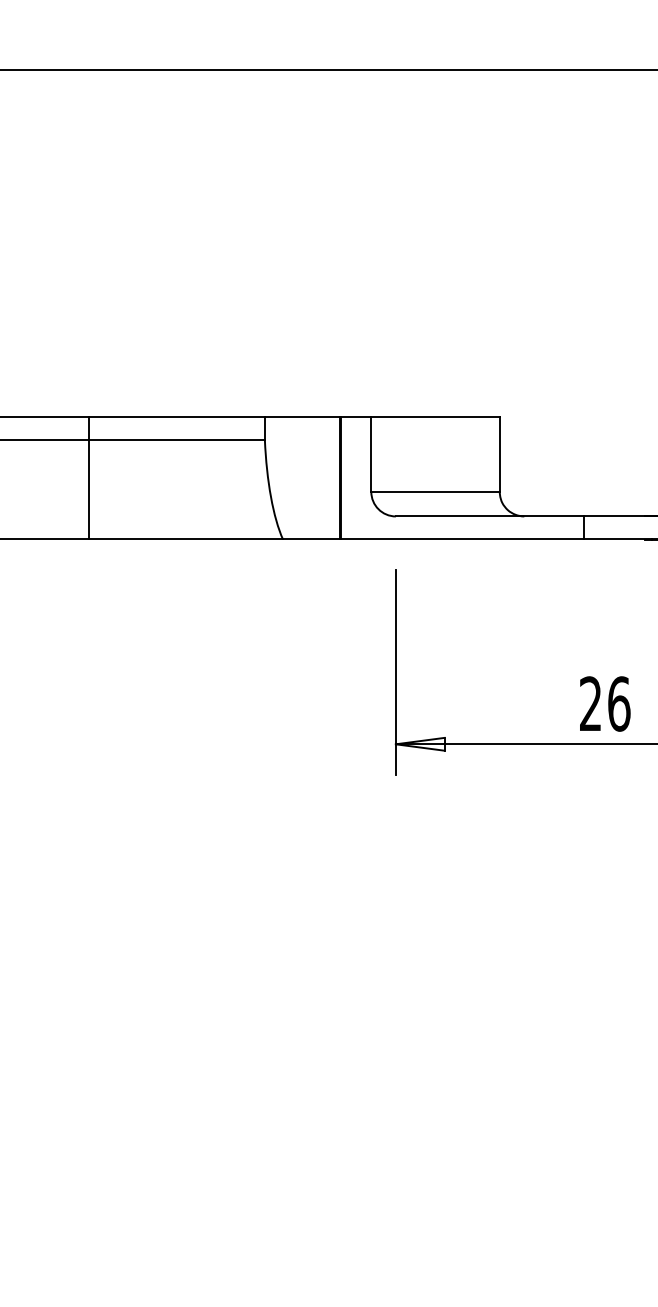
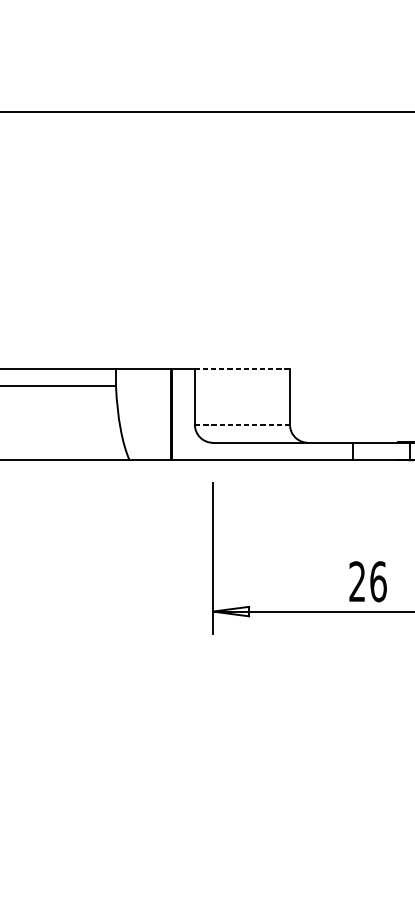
line: (436, 416) -> (243, 368), solid -> dashed
line: (435, 491) -> (242, 424), solid -> dashed

